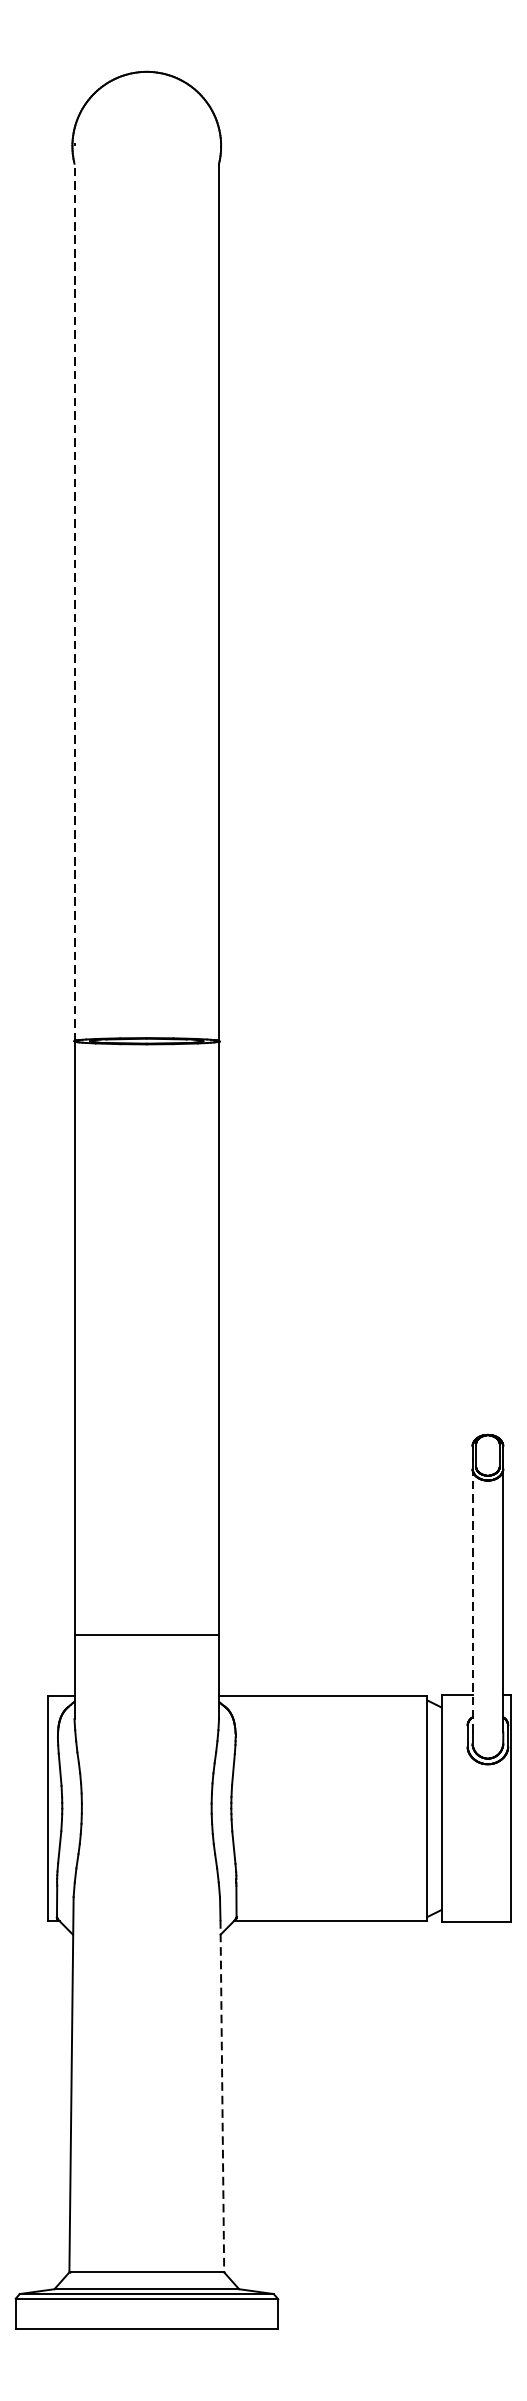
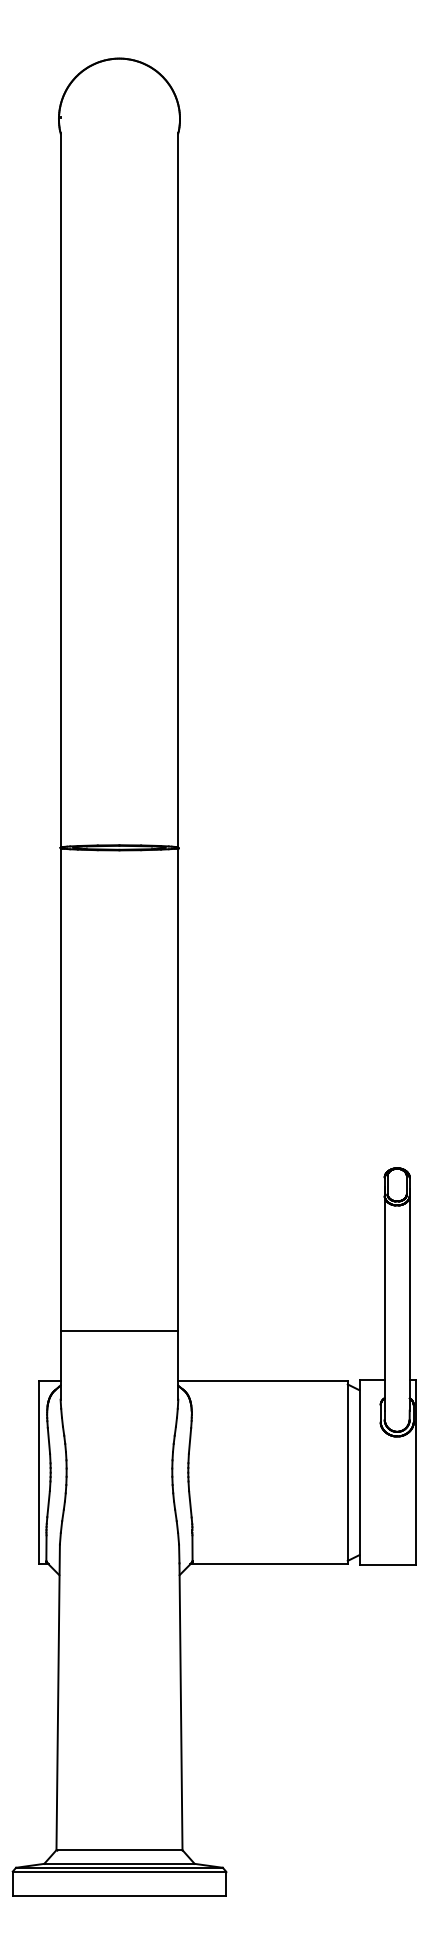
line: (74, 602) -> (60, 490), dashed -> solid
line: (472, 1594) -> (384, 1298), dashed -> solid
line: (222, 2097) -> (181, 1707), dashed -> solid

